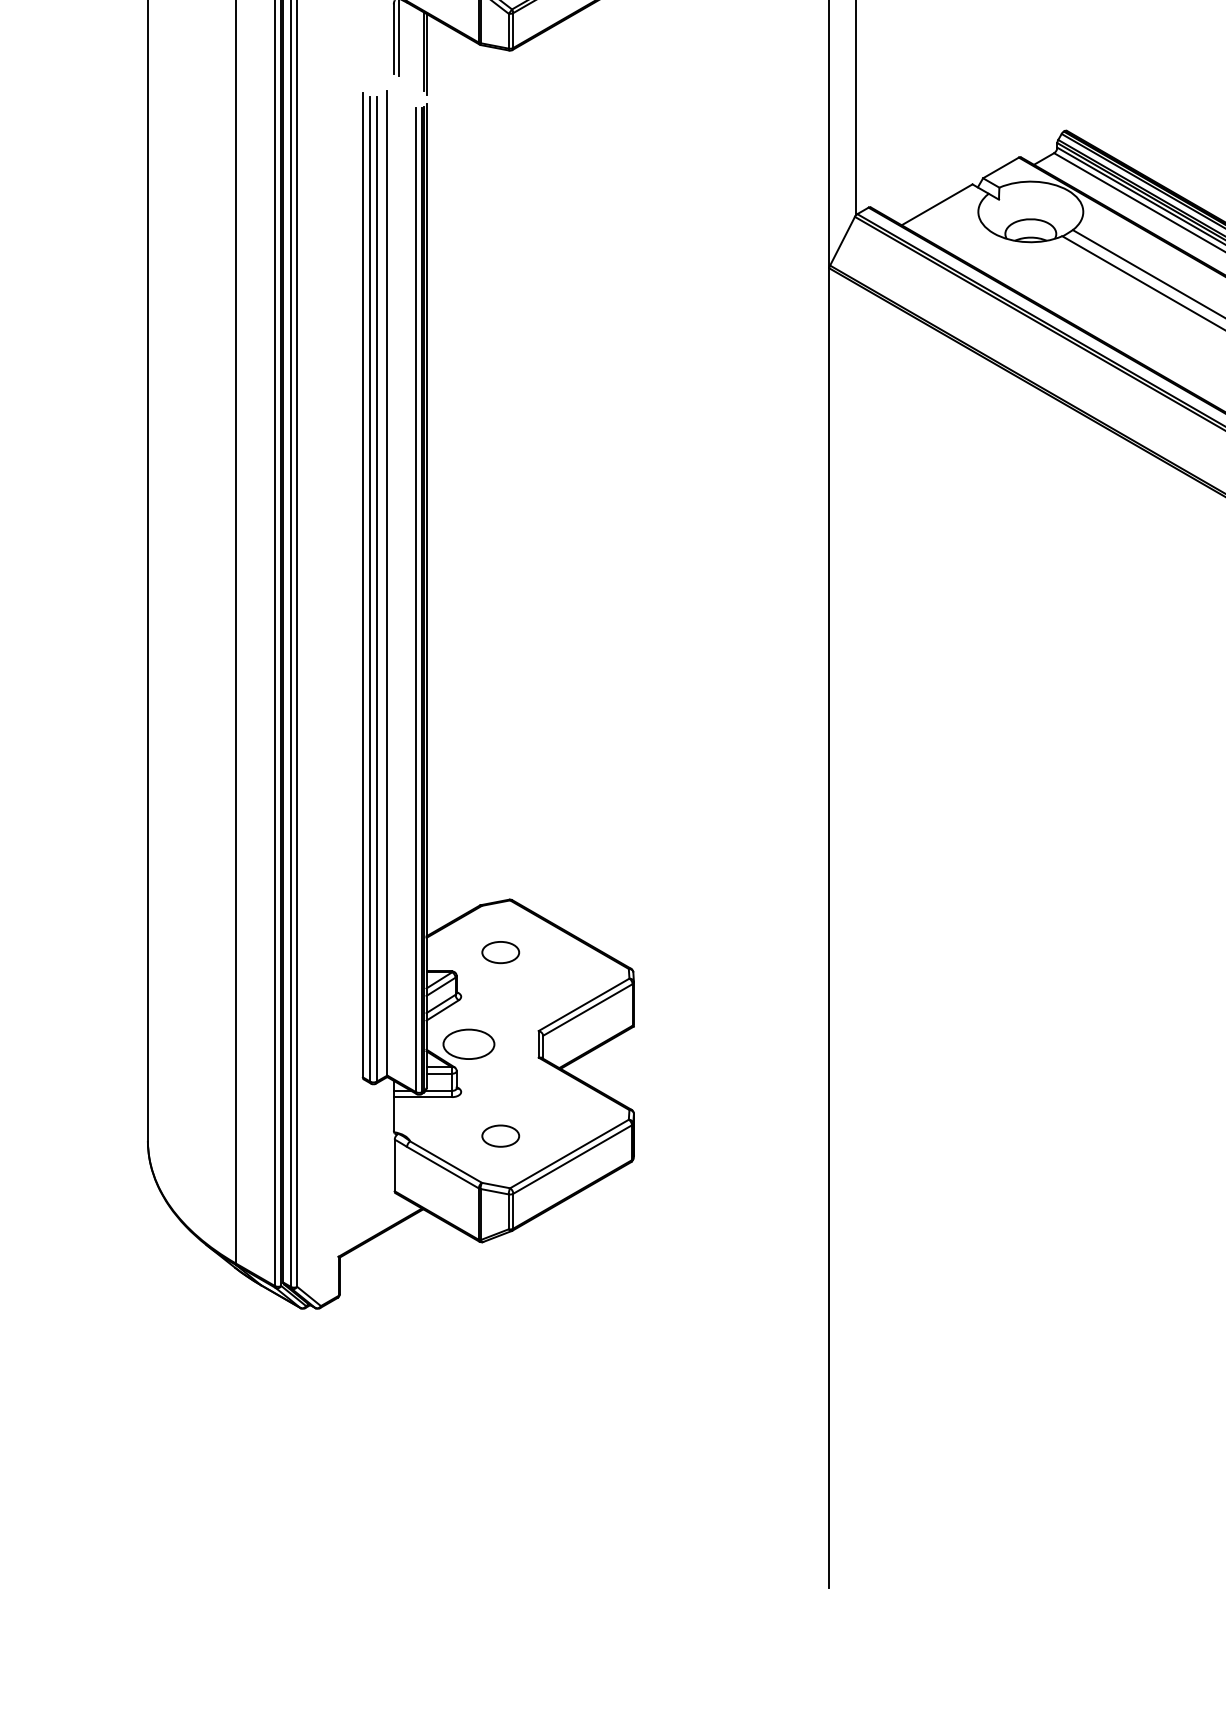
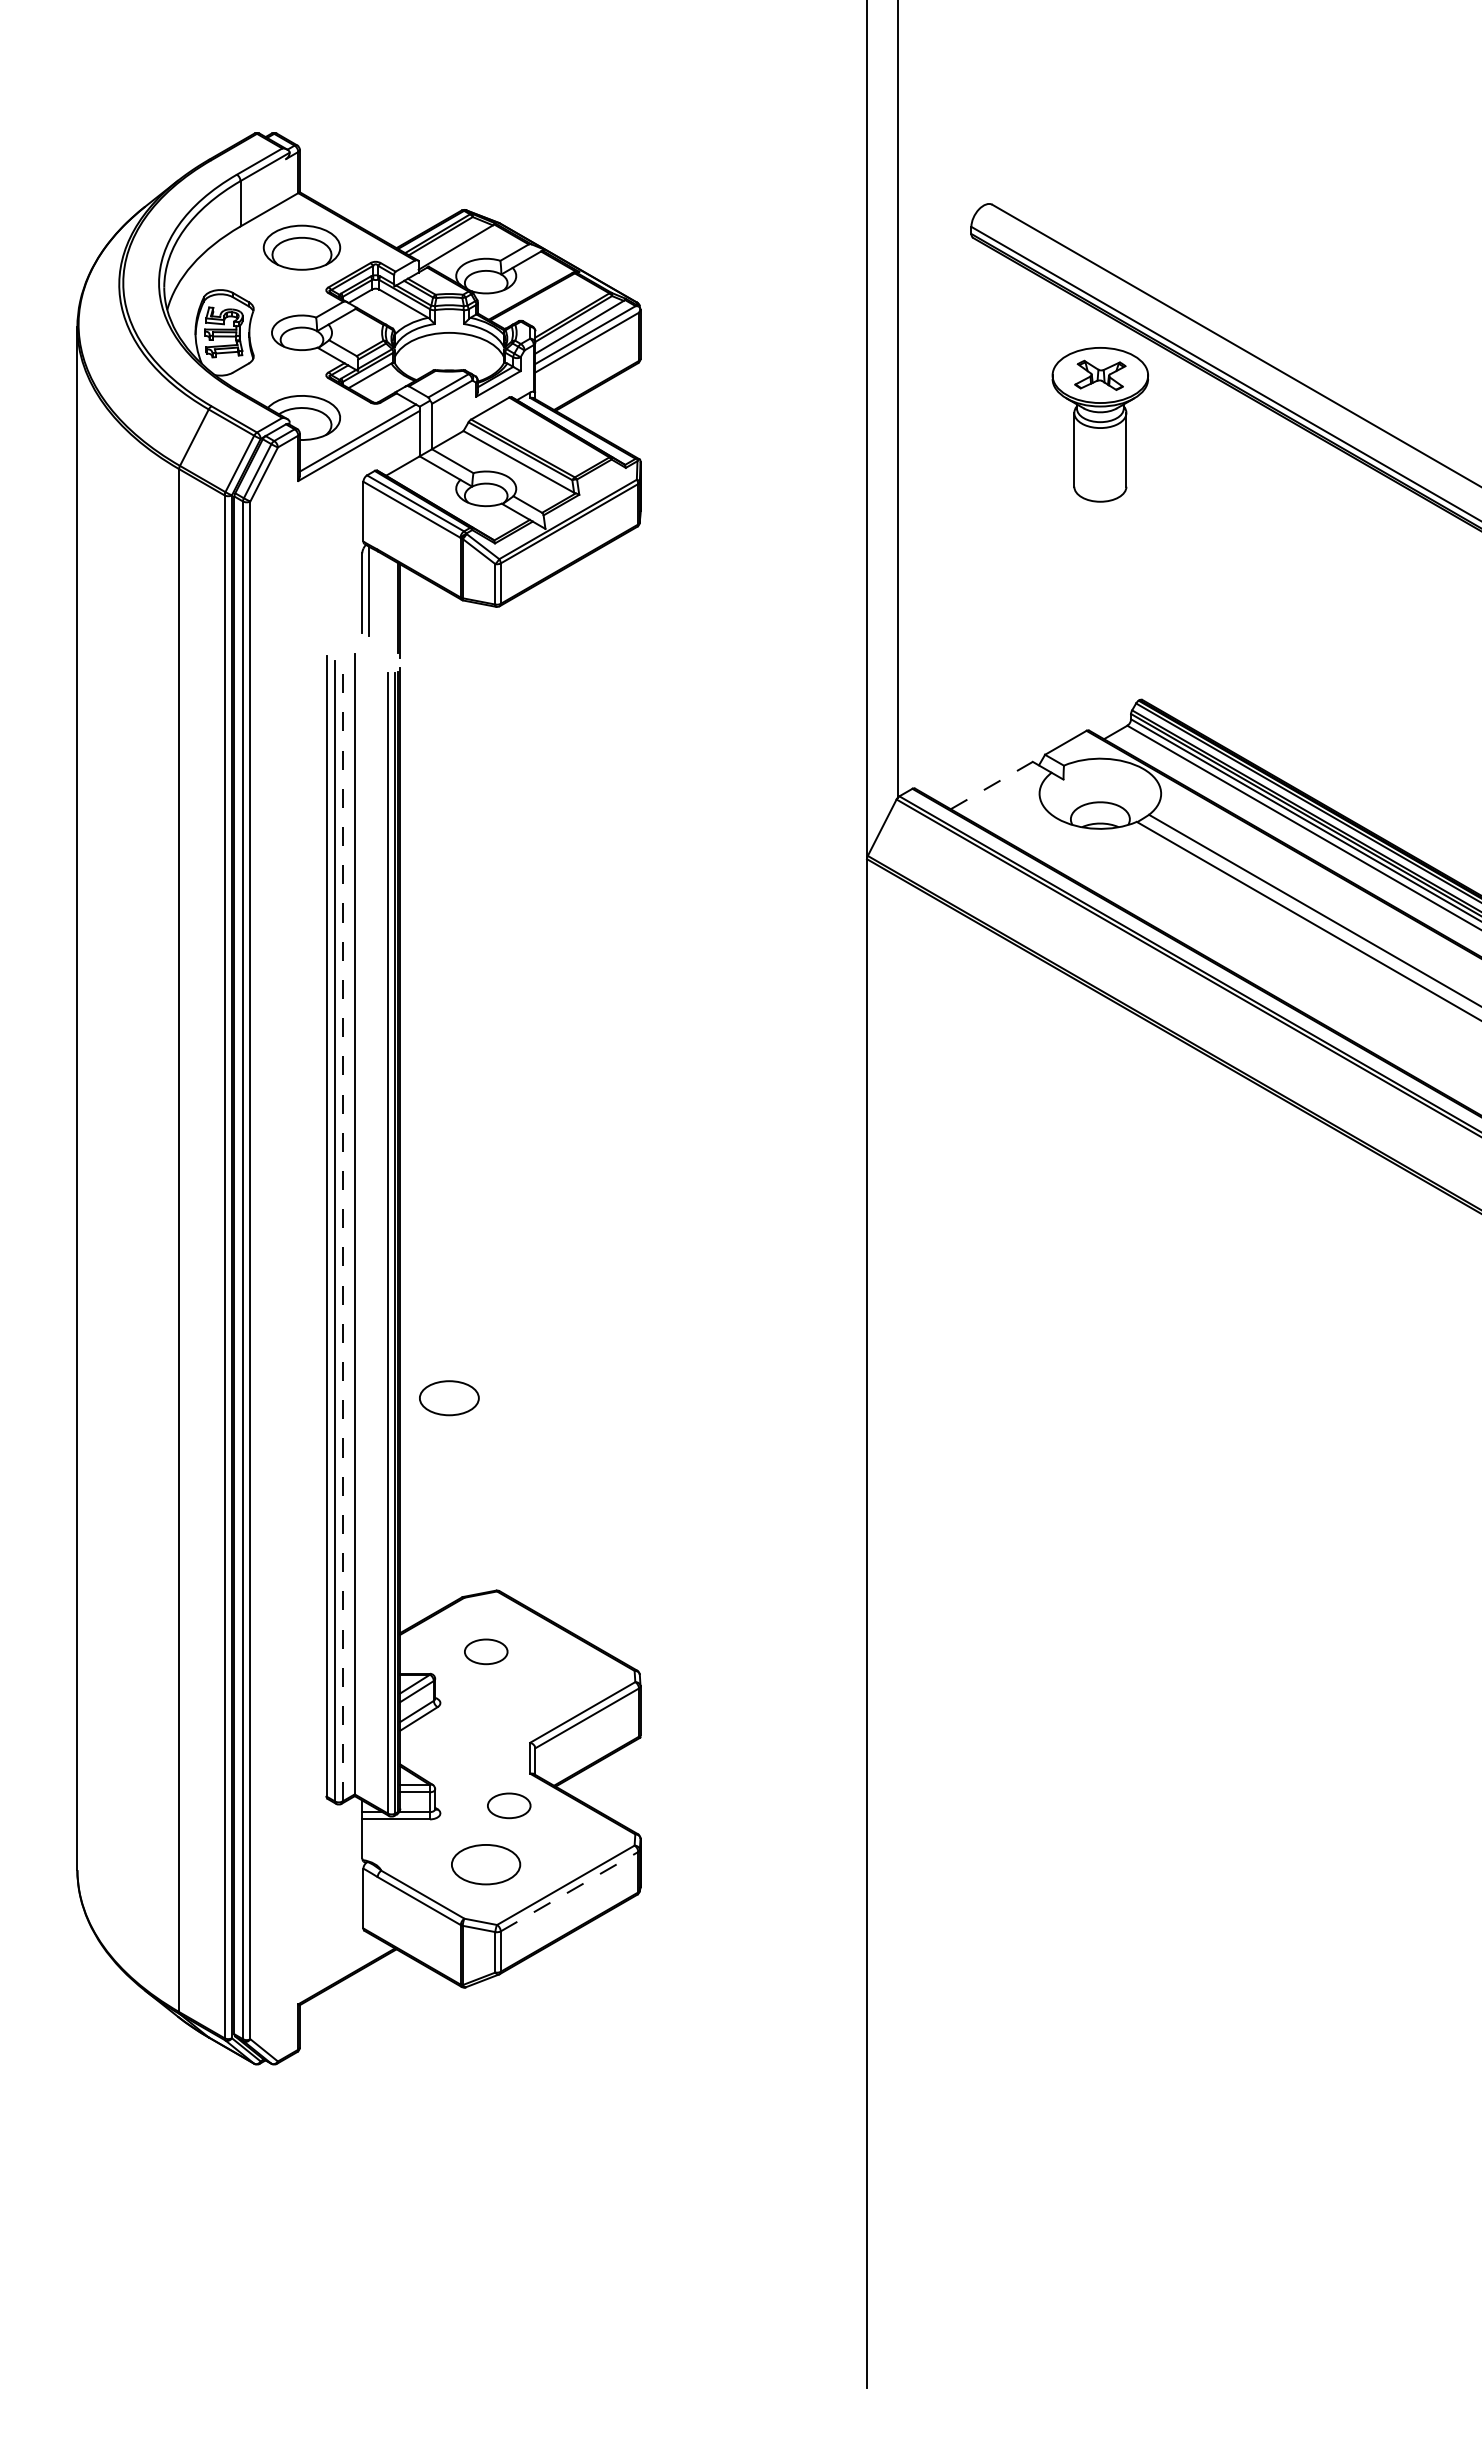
line: (937, 204) -> (992, 785), solid -> dashed
line: (376, 588) -> (342, 1230), solid -> dashed
part: (469, 1044) -> (449, 1398), moved
part: (520, 1085) -> (509, 1805), added
part: (500, 1136) -> (486, 1864), size x1.6
line: (572, 1159) -> (569, 1891), solid -> dashed

